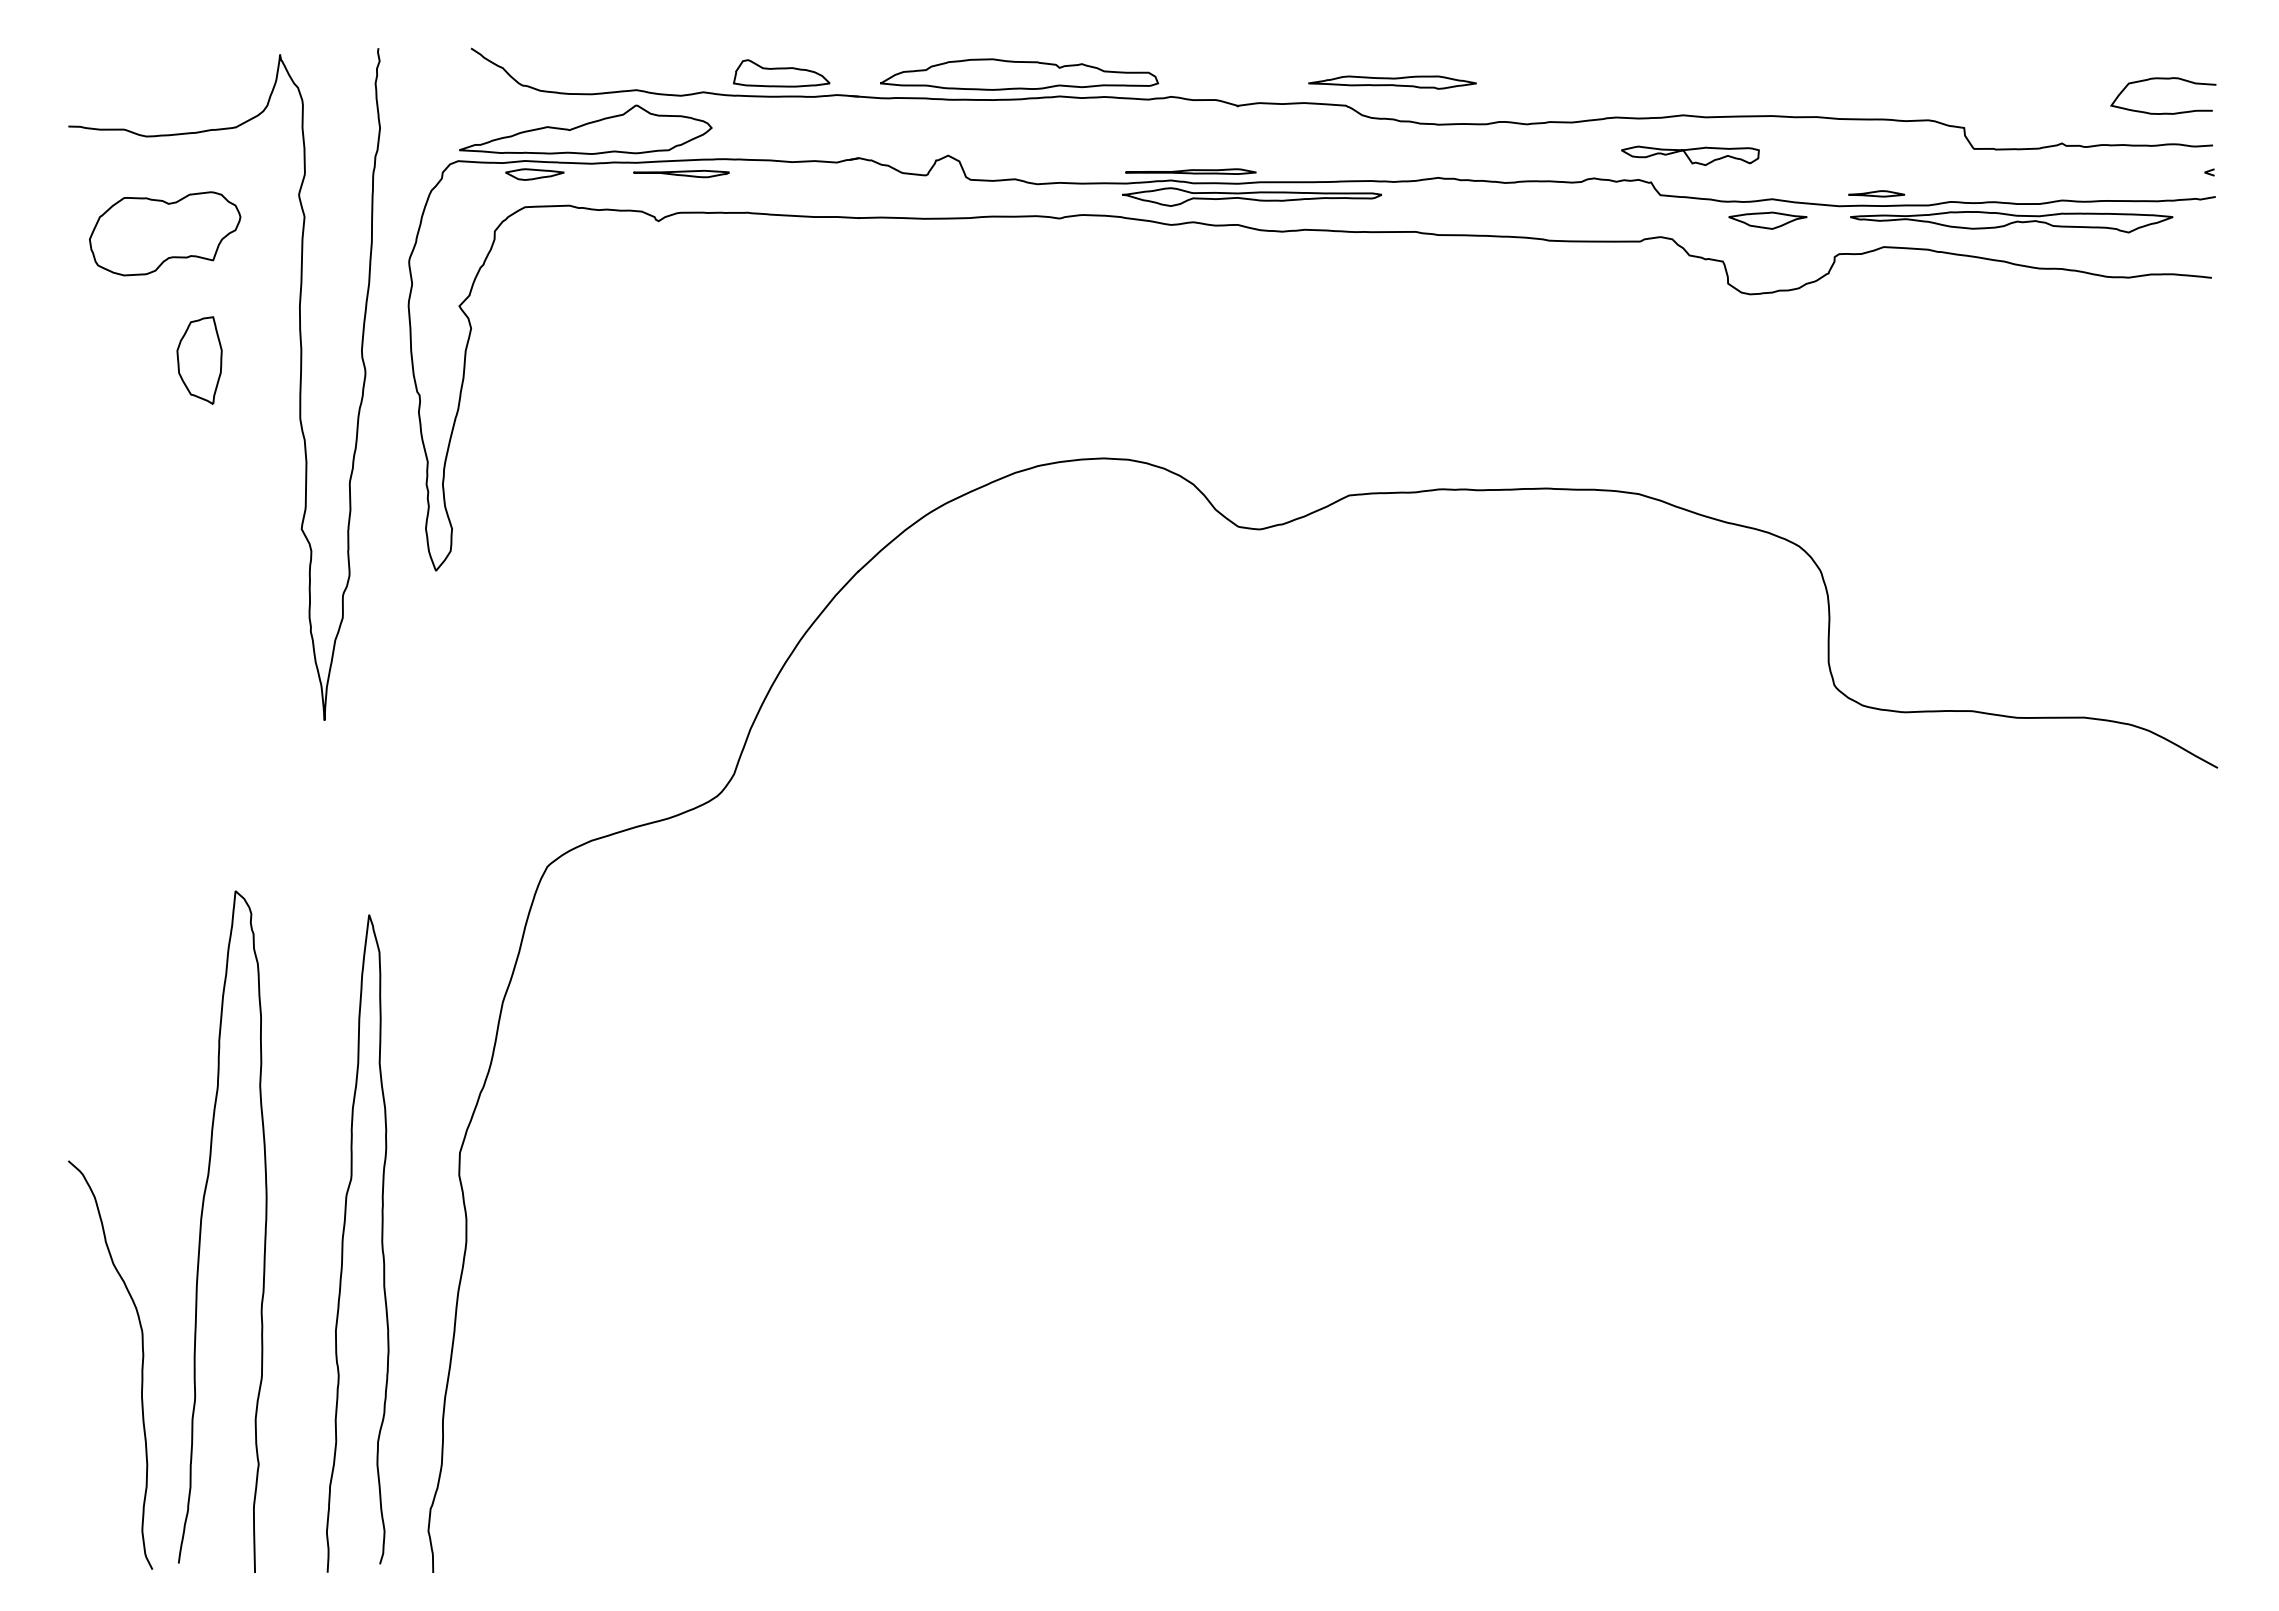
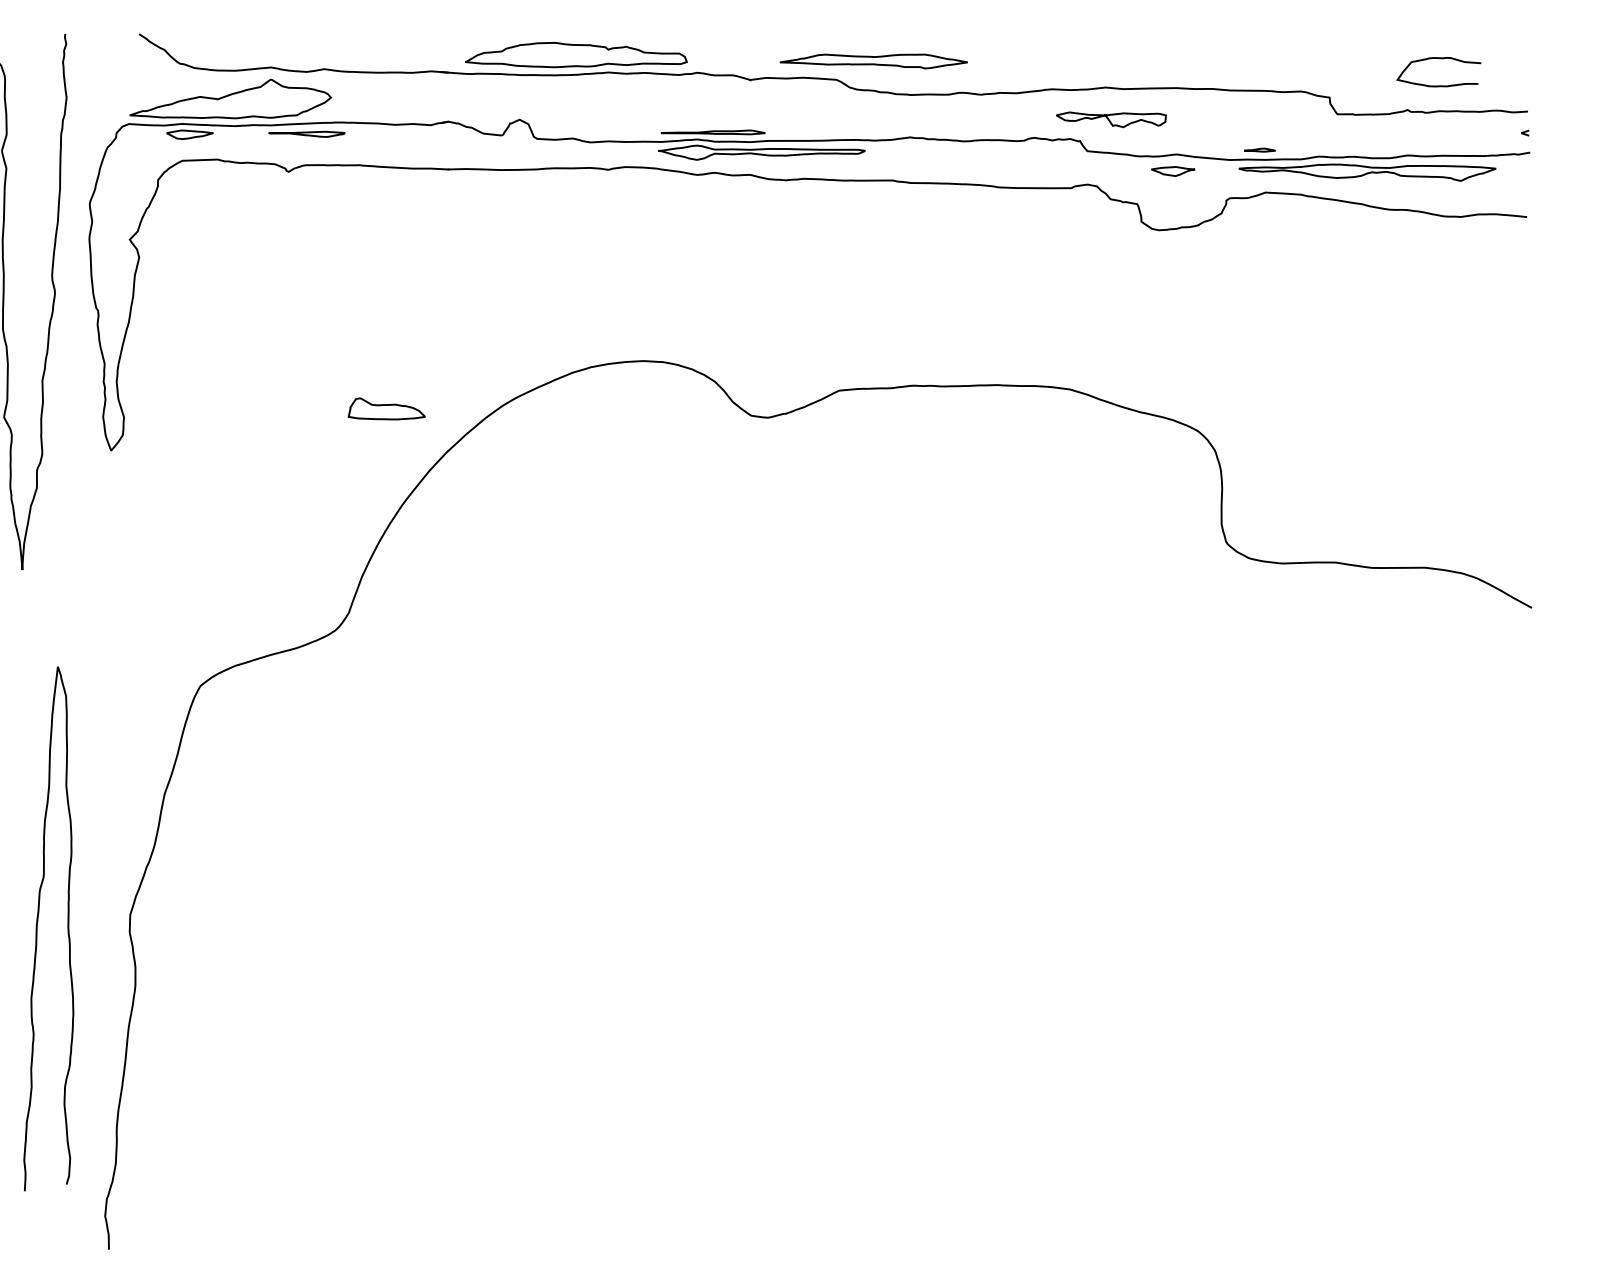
part: (781, 73) -> (386, 408), moved
curve: (2163, 79) -> (1439, 58), moved
part: (1392, 82) -> (873, 61), size x1.4
part: (1876, 193) -> (1259, 149), size x0.7
part: (1767, 220) -> (1172, 171), size x0.7
curve: (343, 1243) -> (37, 928), moved

